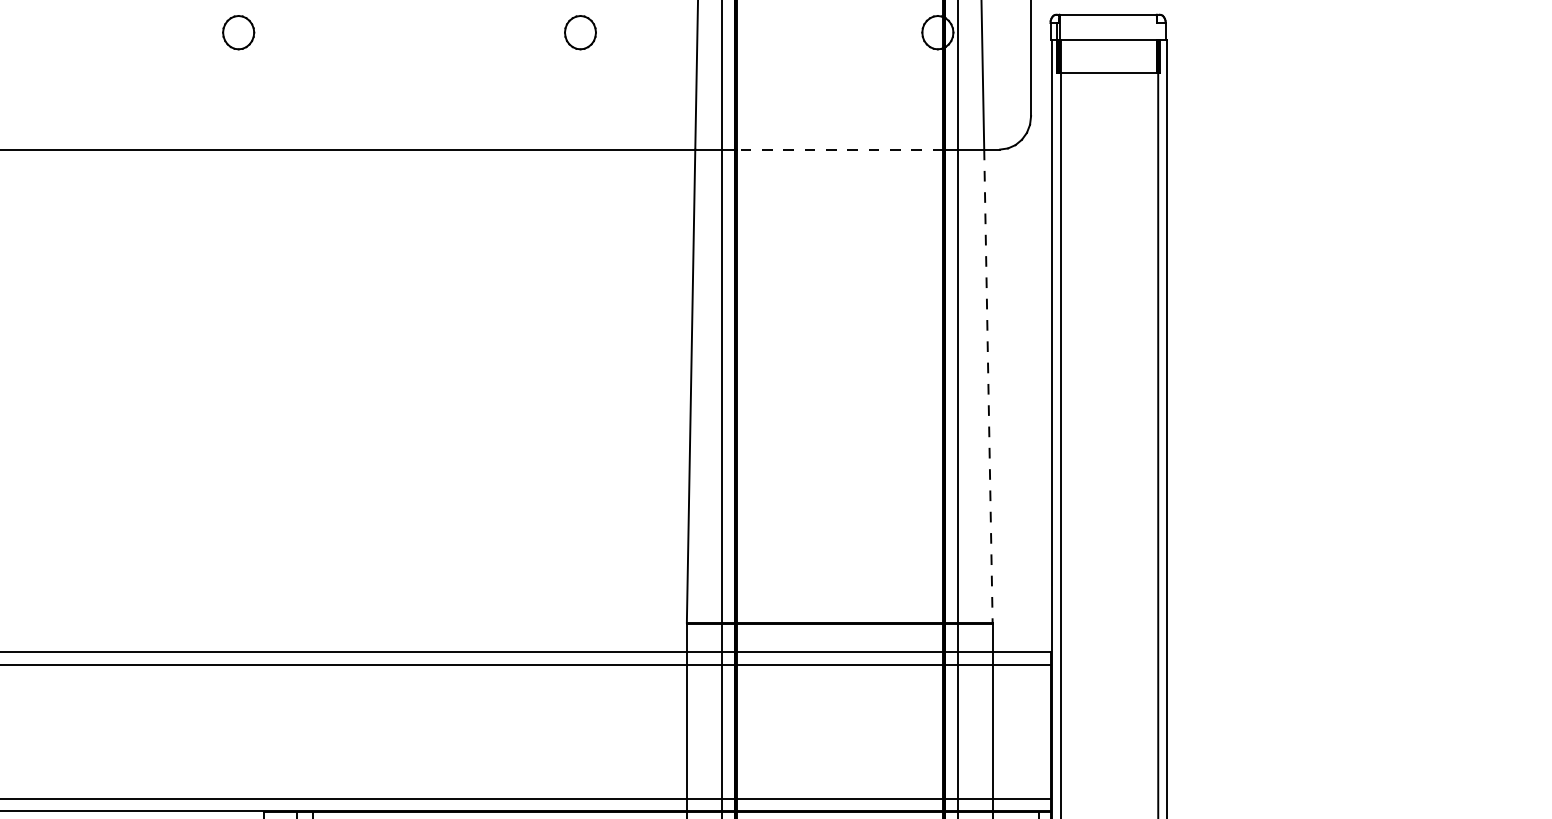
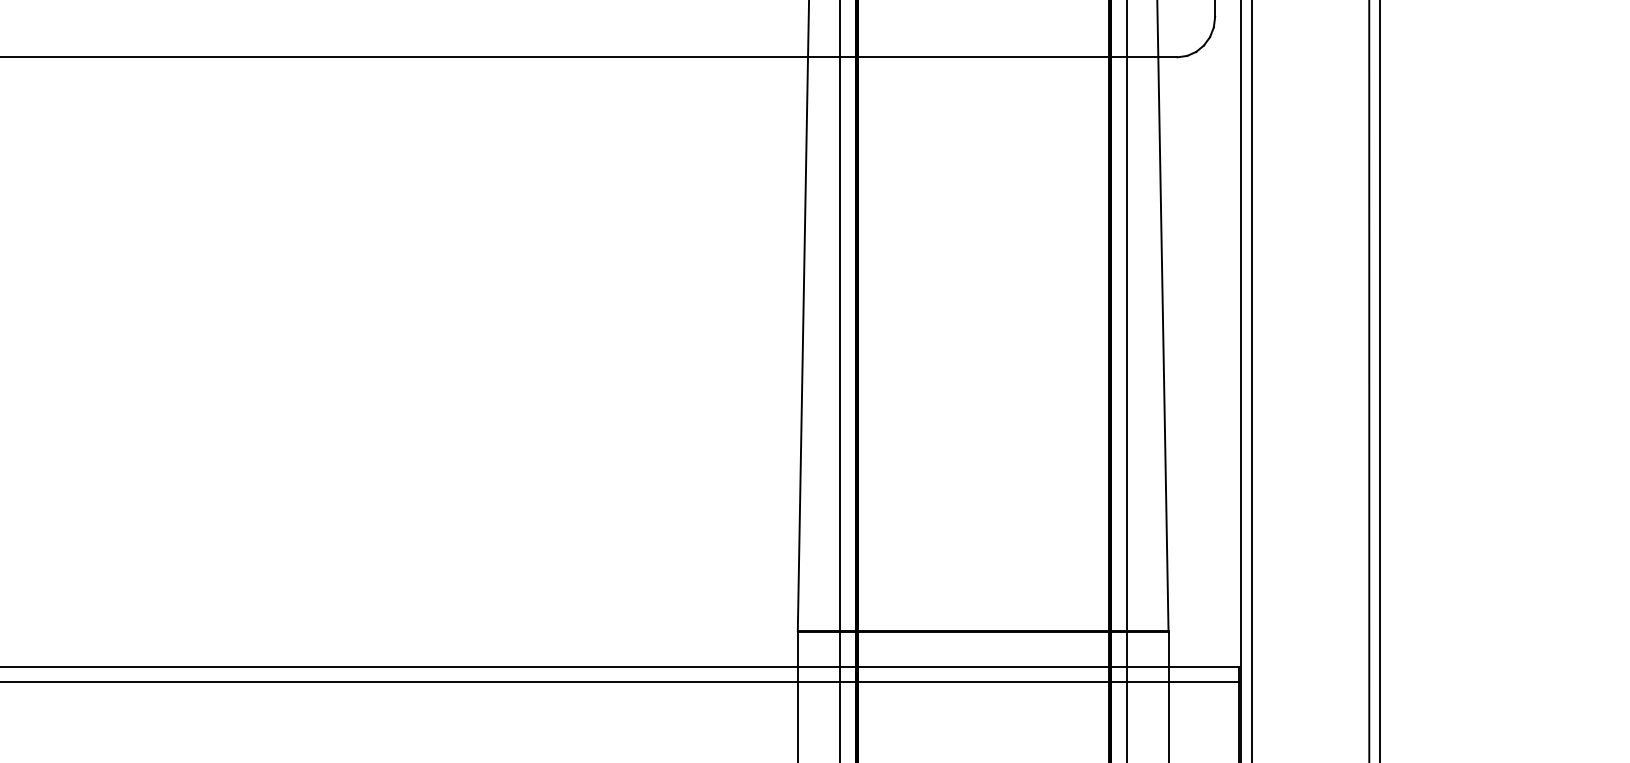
line: (839, 149) -> (982, 57), dashed -> solid
line: (988, 386) -> (1163, 344), dashed -> solid

